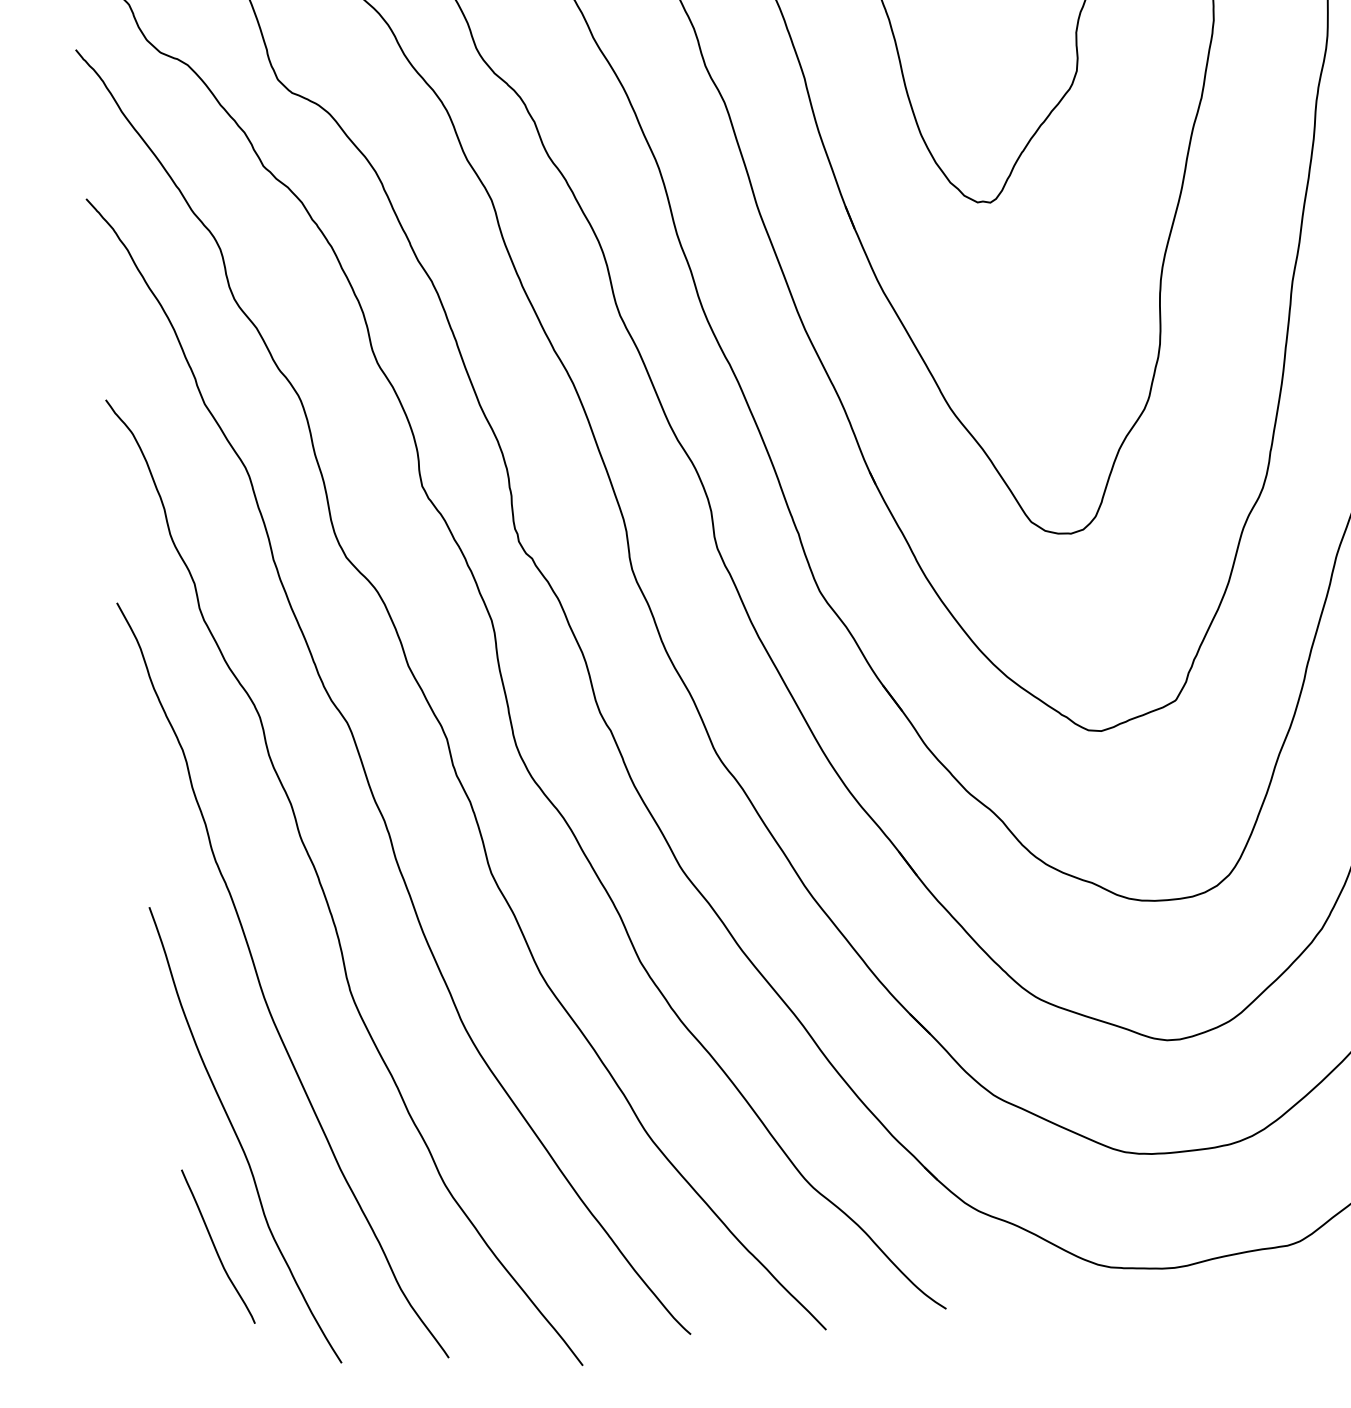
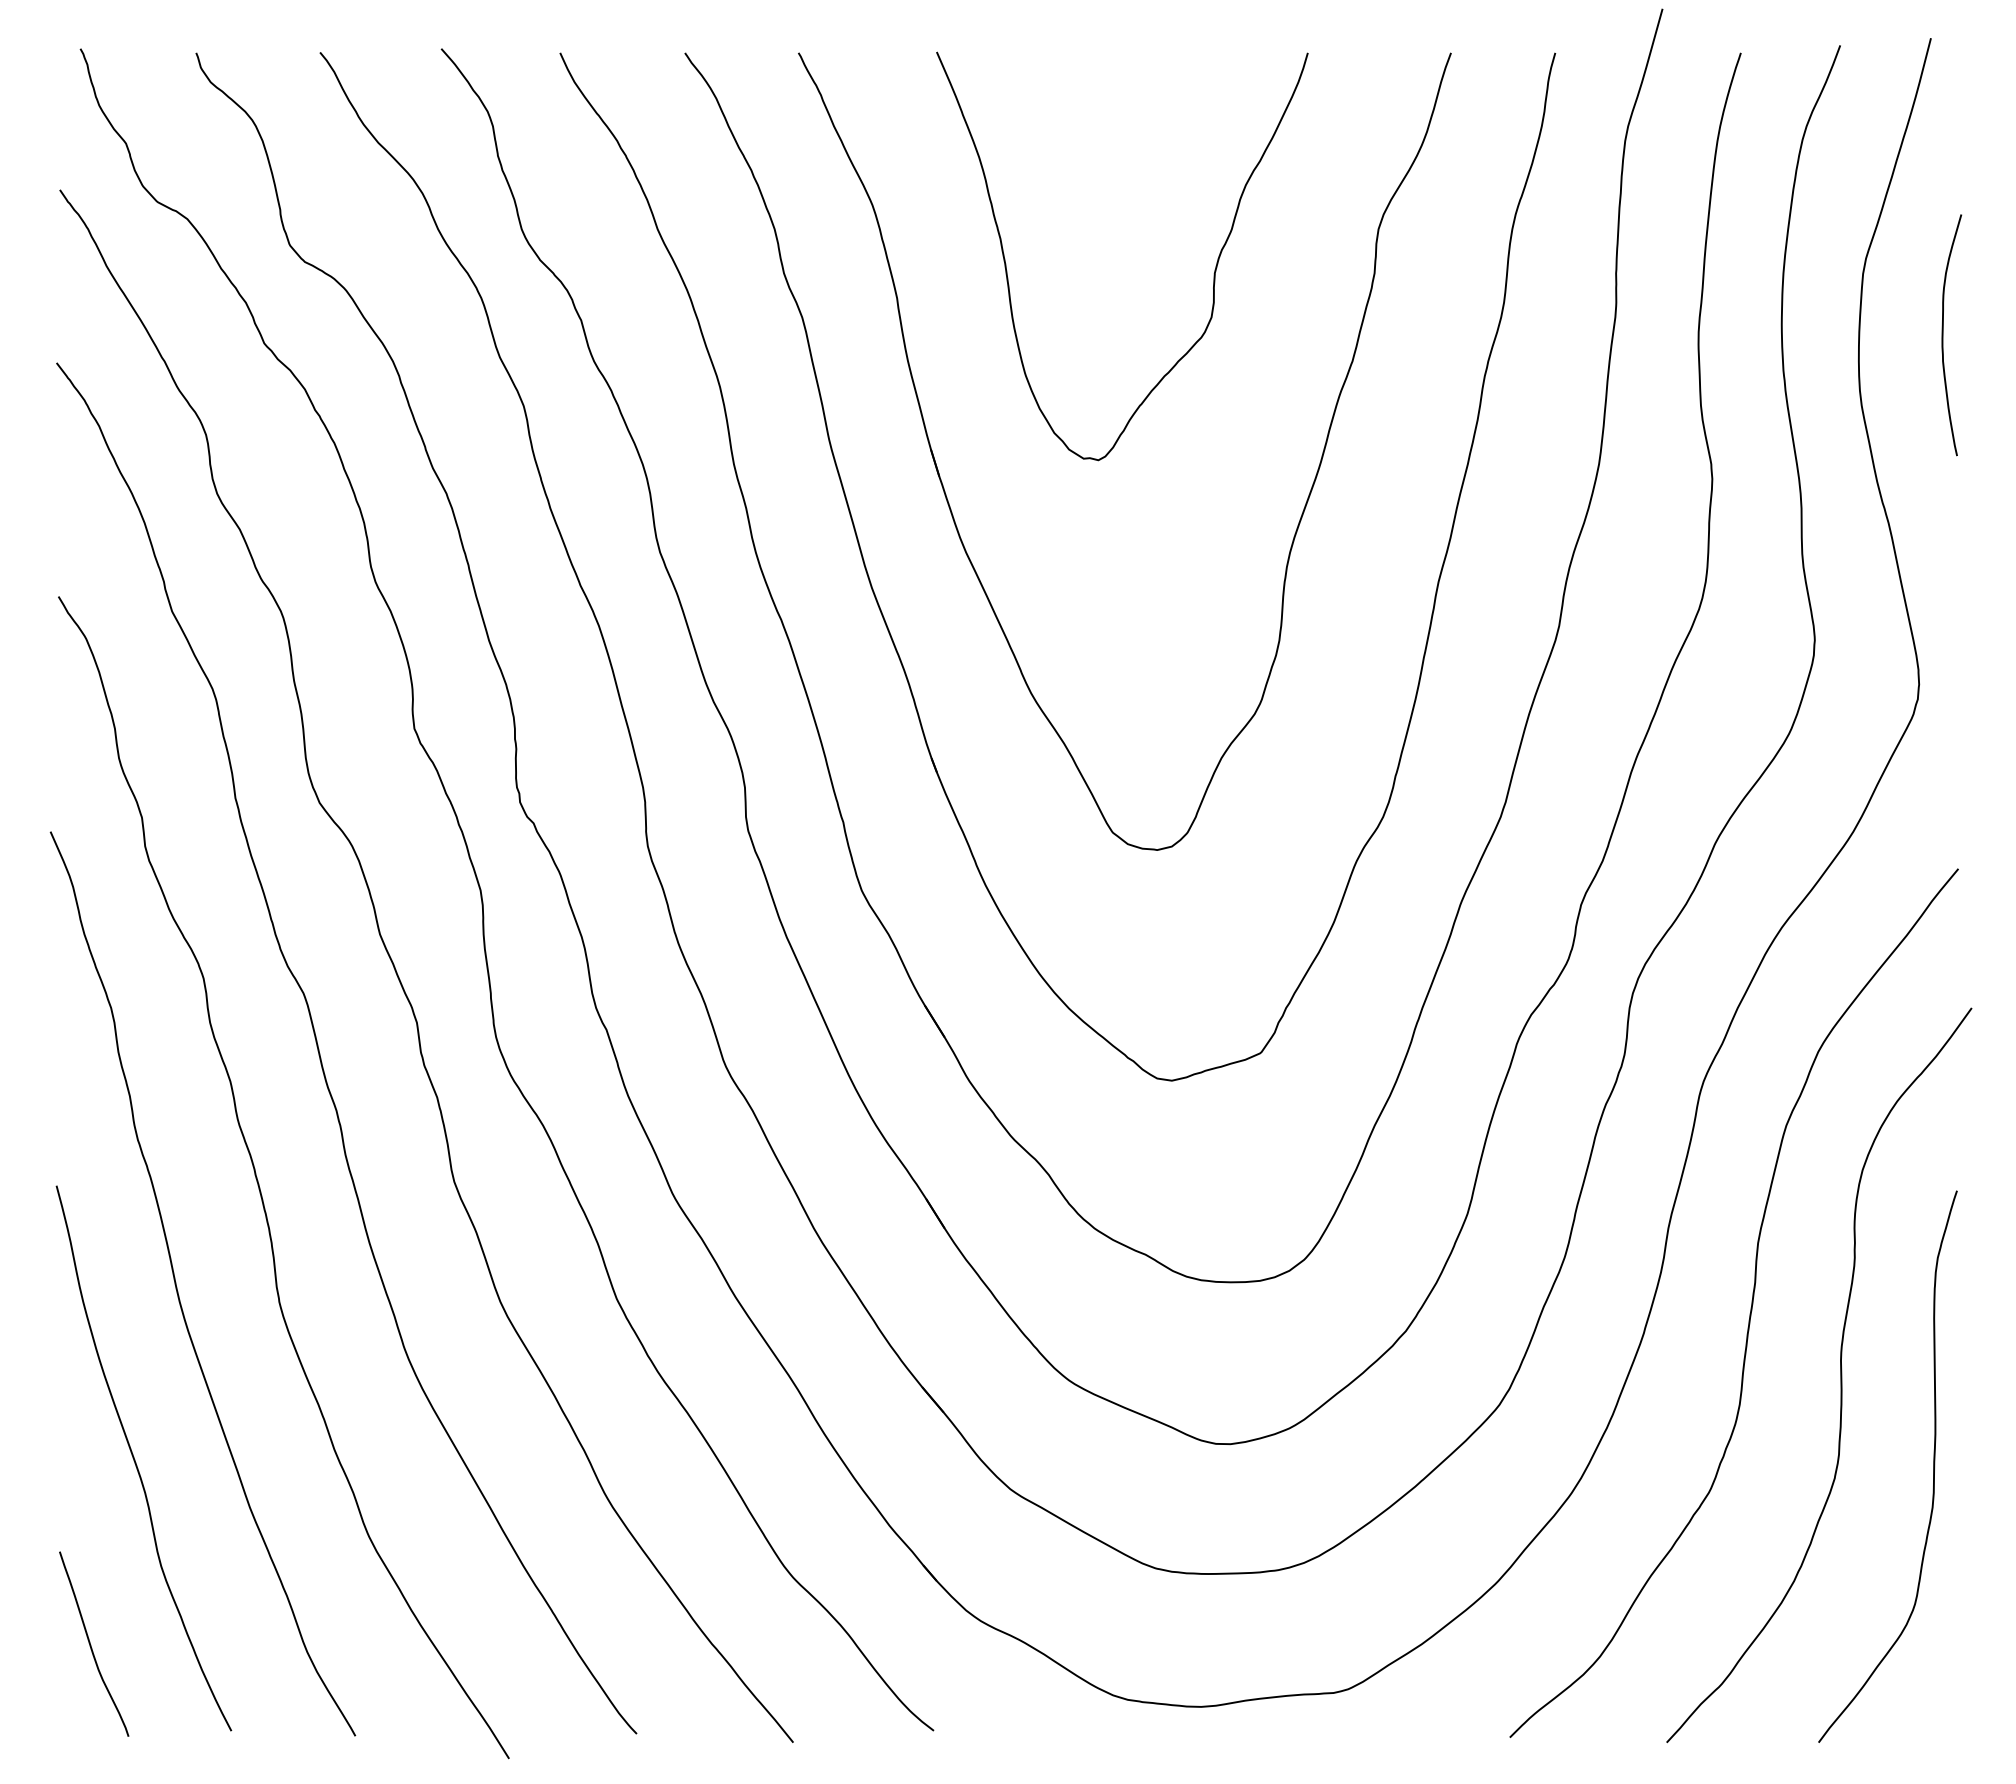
curve: (216, 1248) -> (91, 1645), moved

